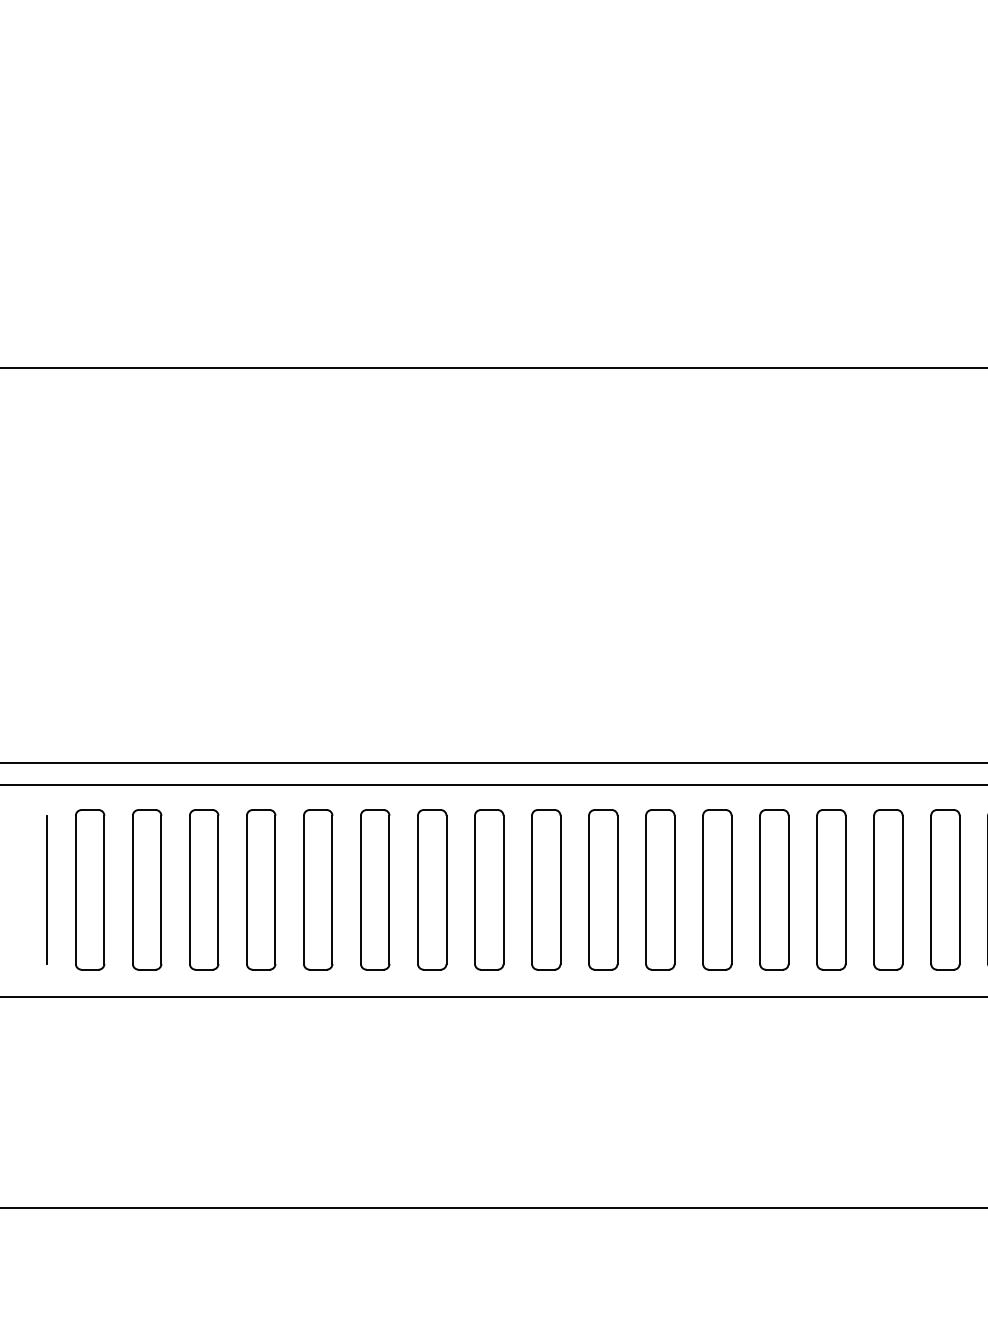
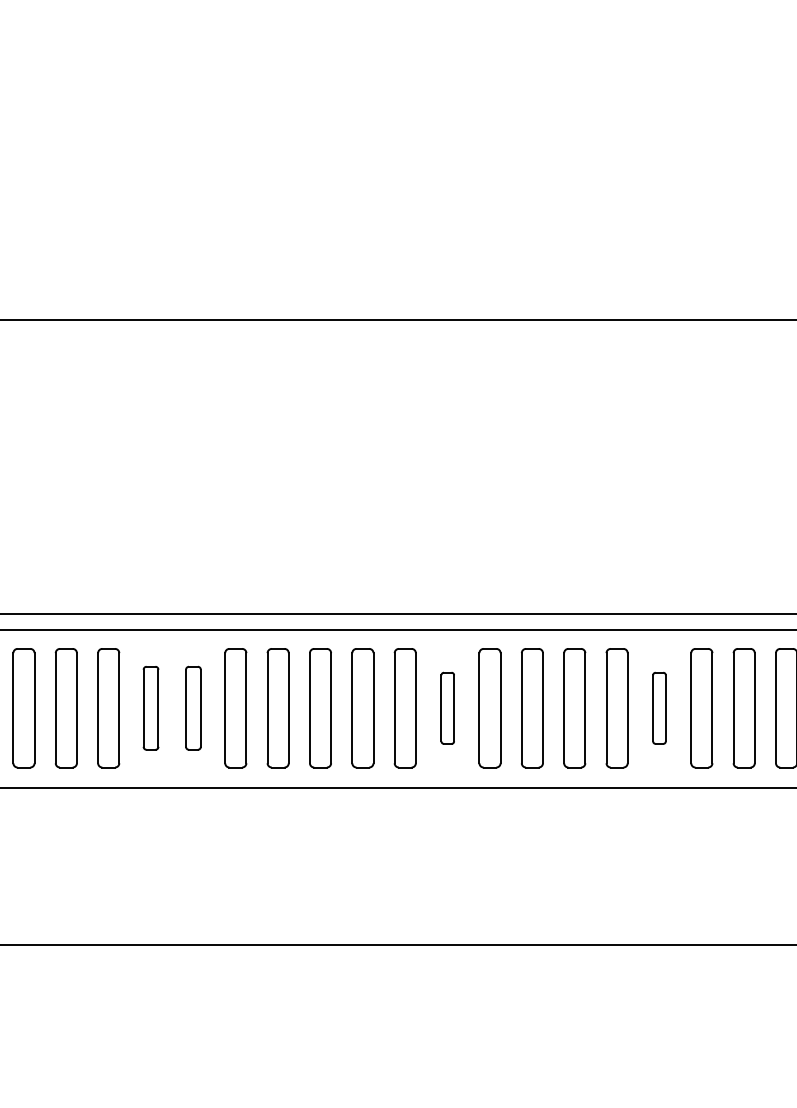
part: (260, 890) -> (150, 708), size x0.7
part: (318, 890) -> (193, 708), size x0.7
part: (660, 890) -> (447, 708), size x0.6
part: (945, 890) -> (659, 708), size x0.6

